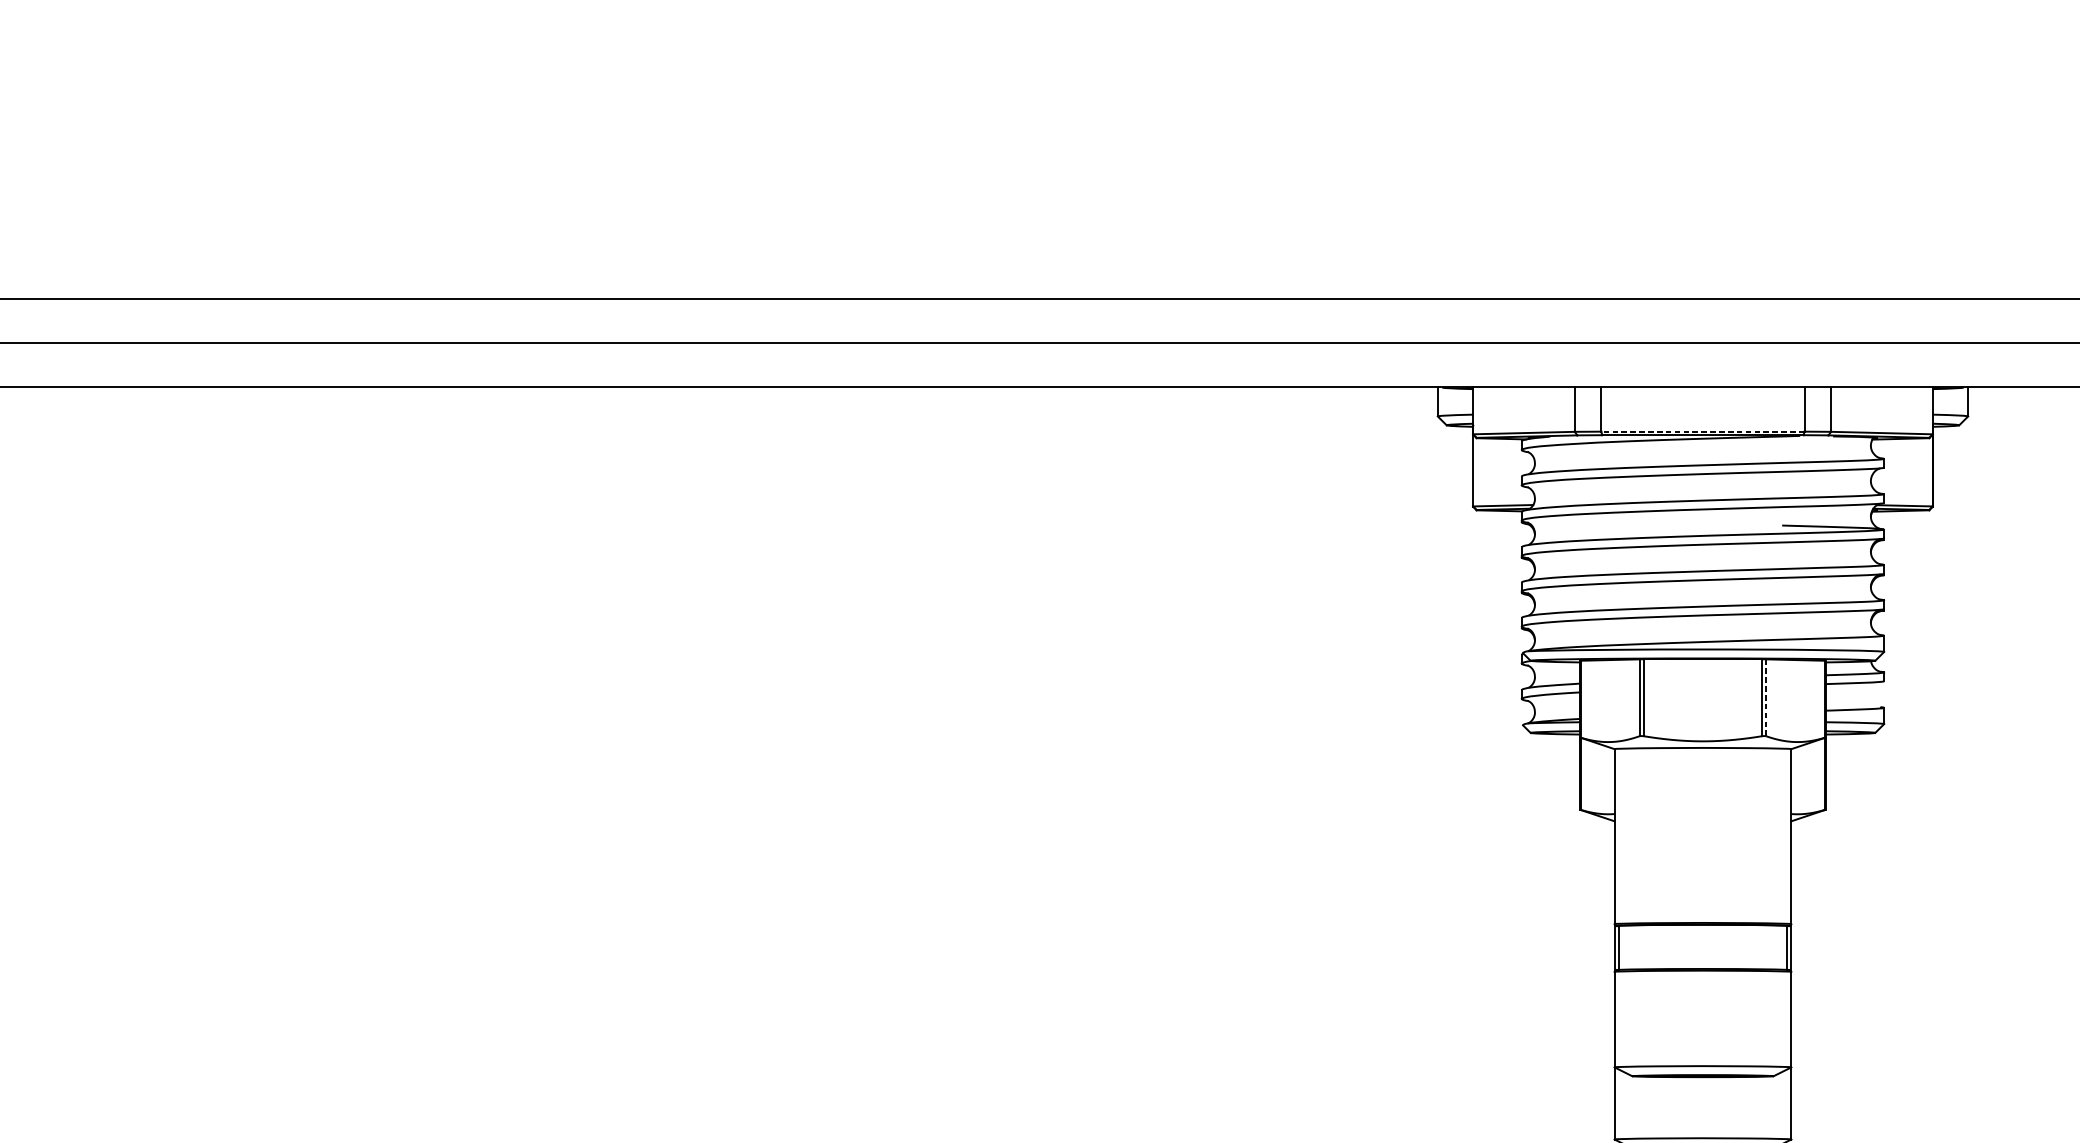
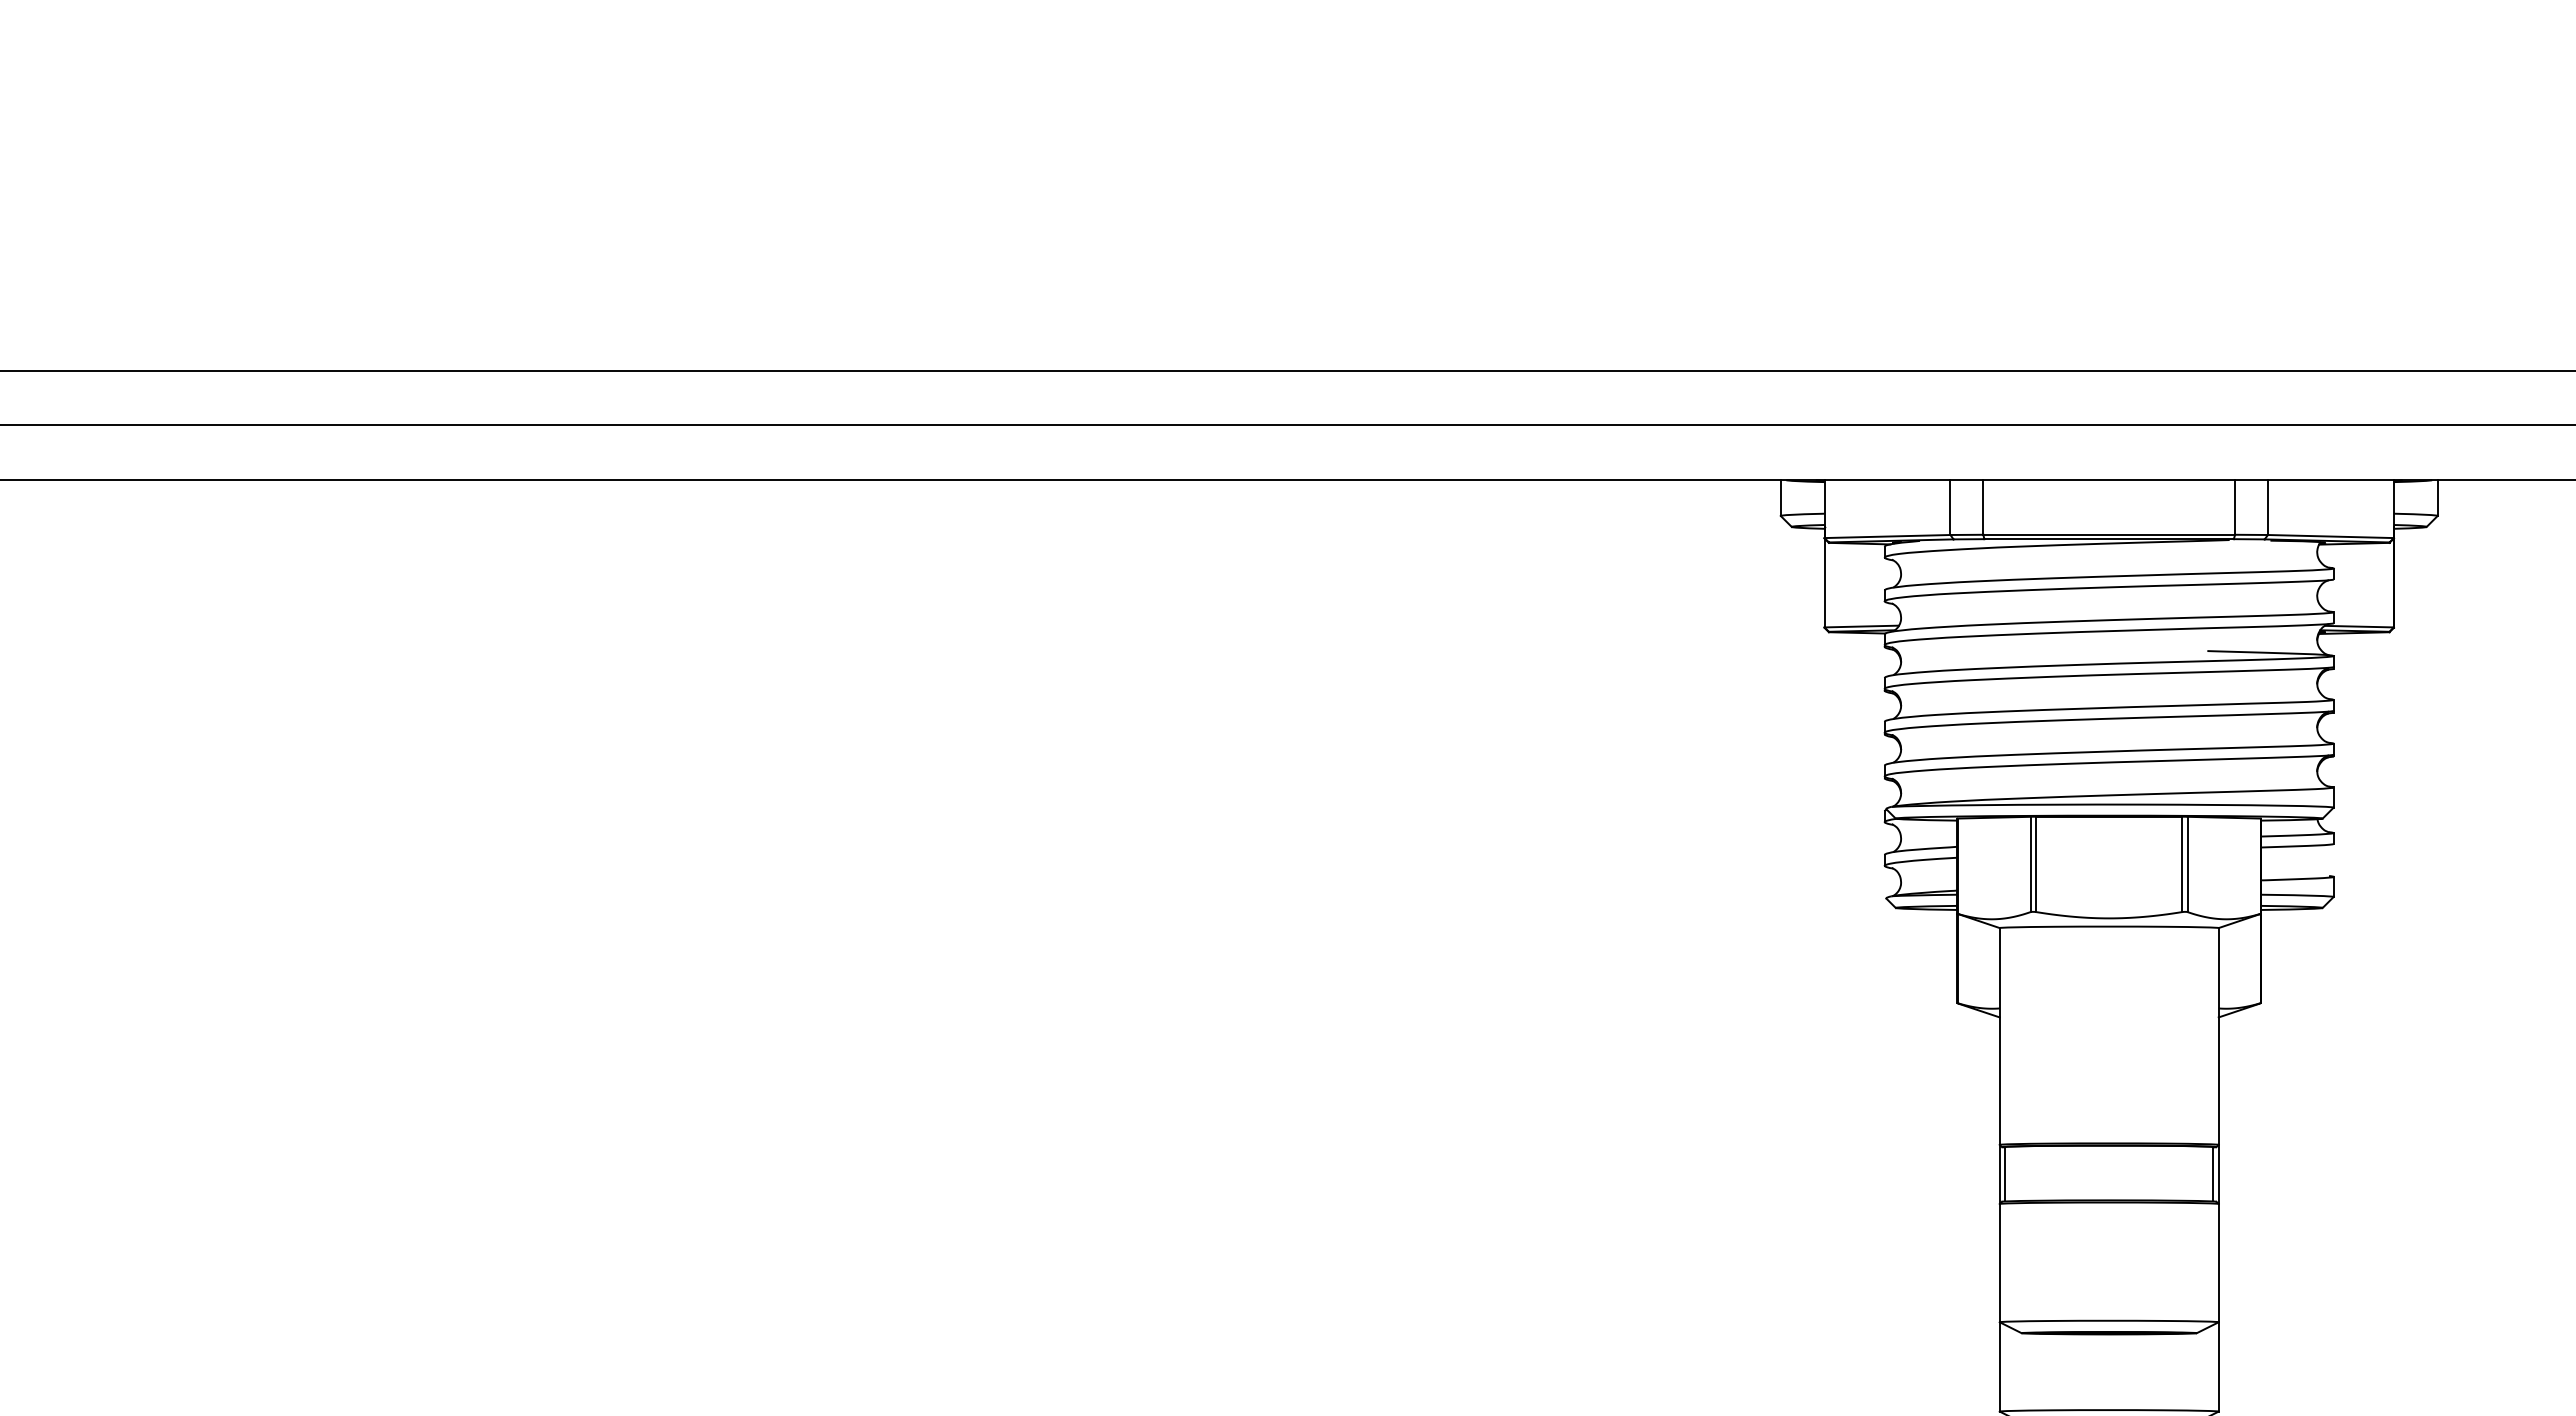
line: (1703, 431) -> (2109, 534), dashed -> solid
line: (1766, 697) -> (2187, 864), dashed -> solid

